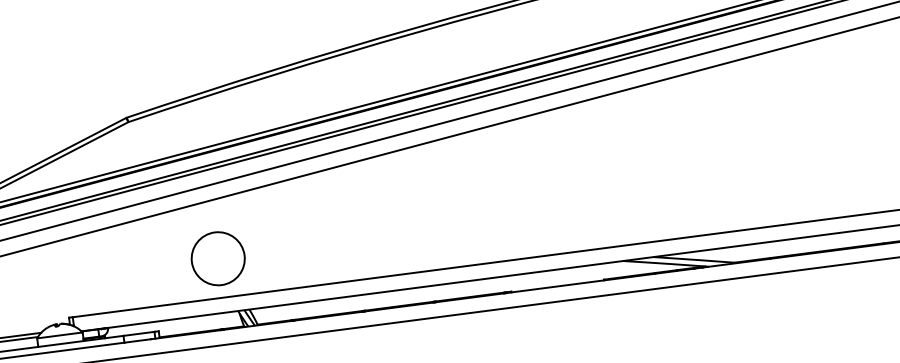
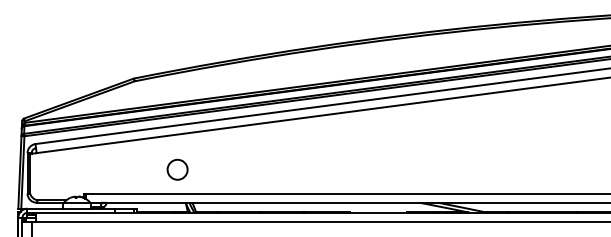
circle: (217, 258) -> (177, 169), size x0.62

